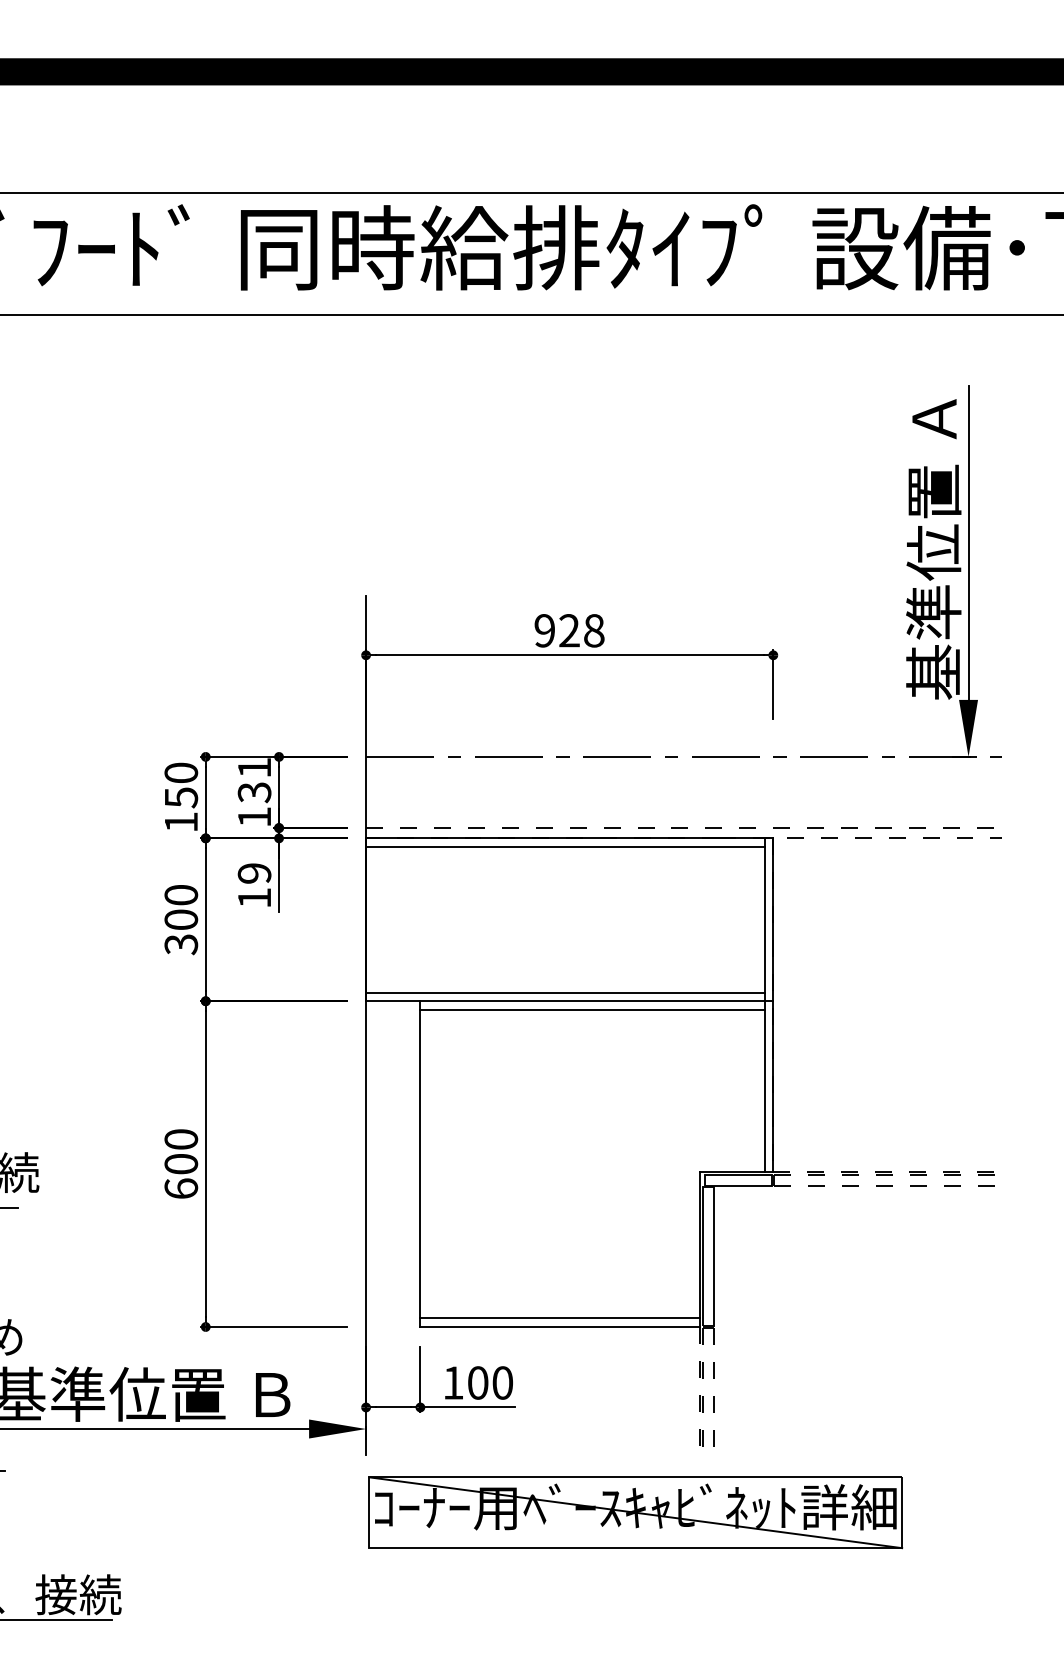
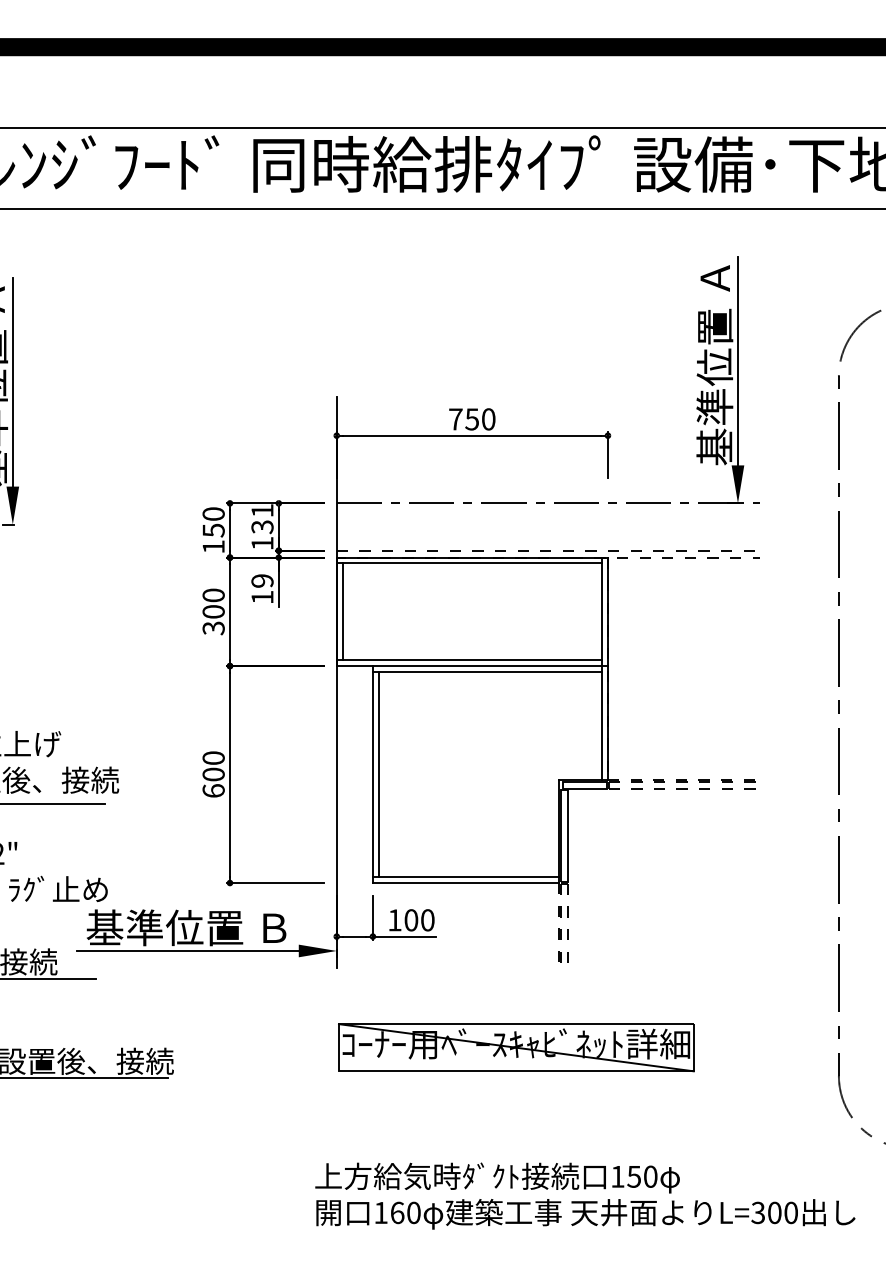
text: (569, 630) -> (472, 419), 928 -> 750
line: (376, 919) -> (343, 611), added
line: (428, 1164) -> (378, 774), added
part: (635, 1512) -> (516, 1047), moved

